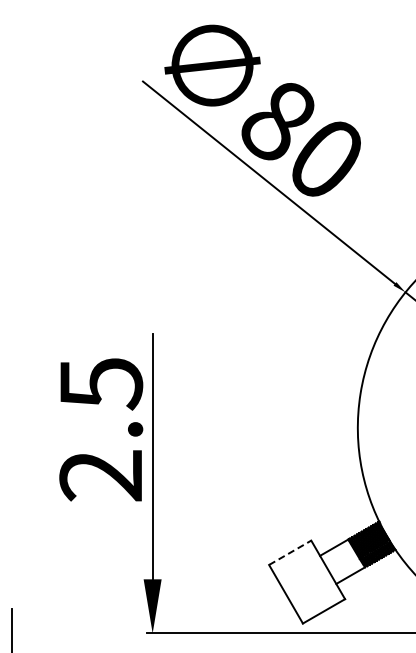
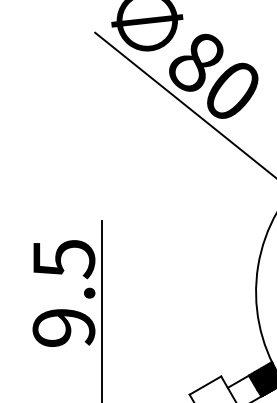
text: (101, 475) -> (64, 327), 2.5 -> 9.5
line: (290, 552) -> (205, 385), dashed -> solid

